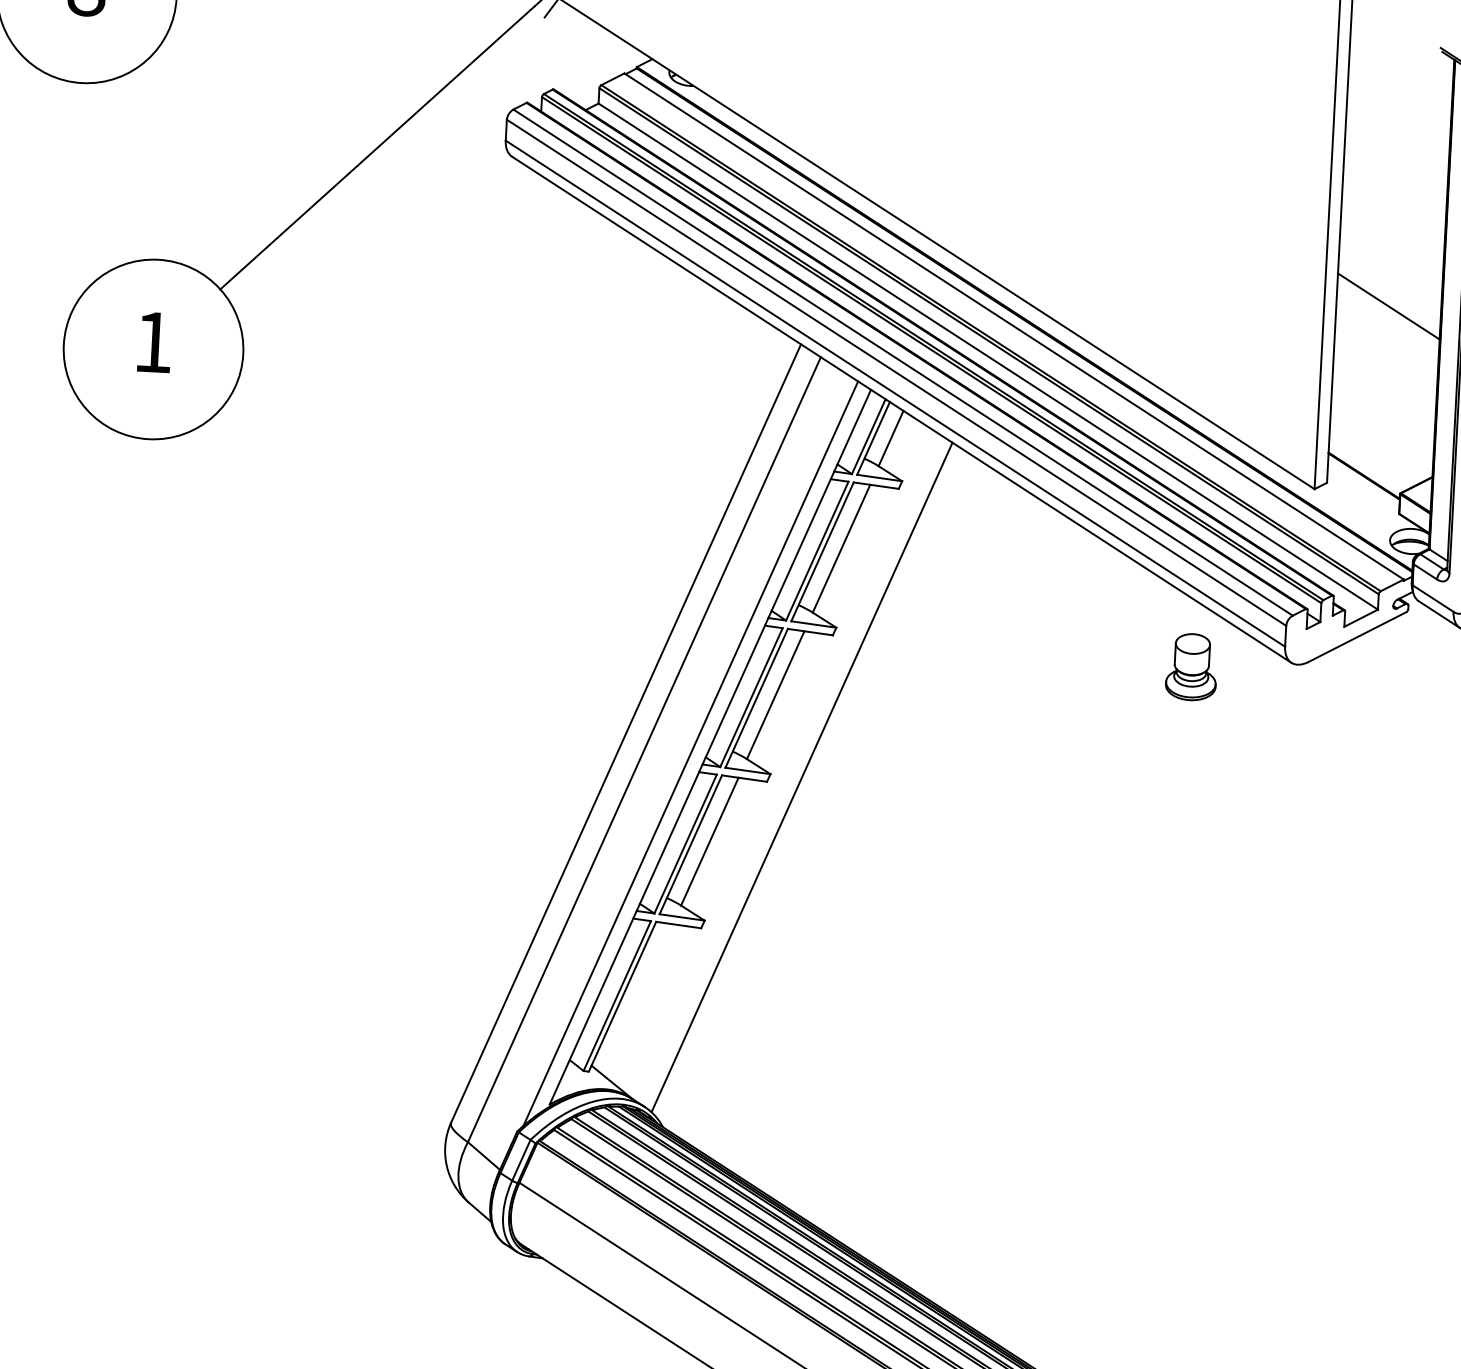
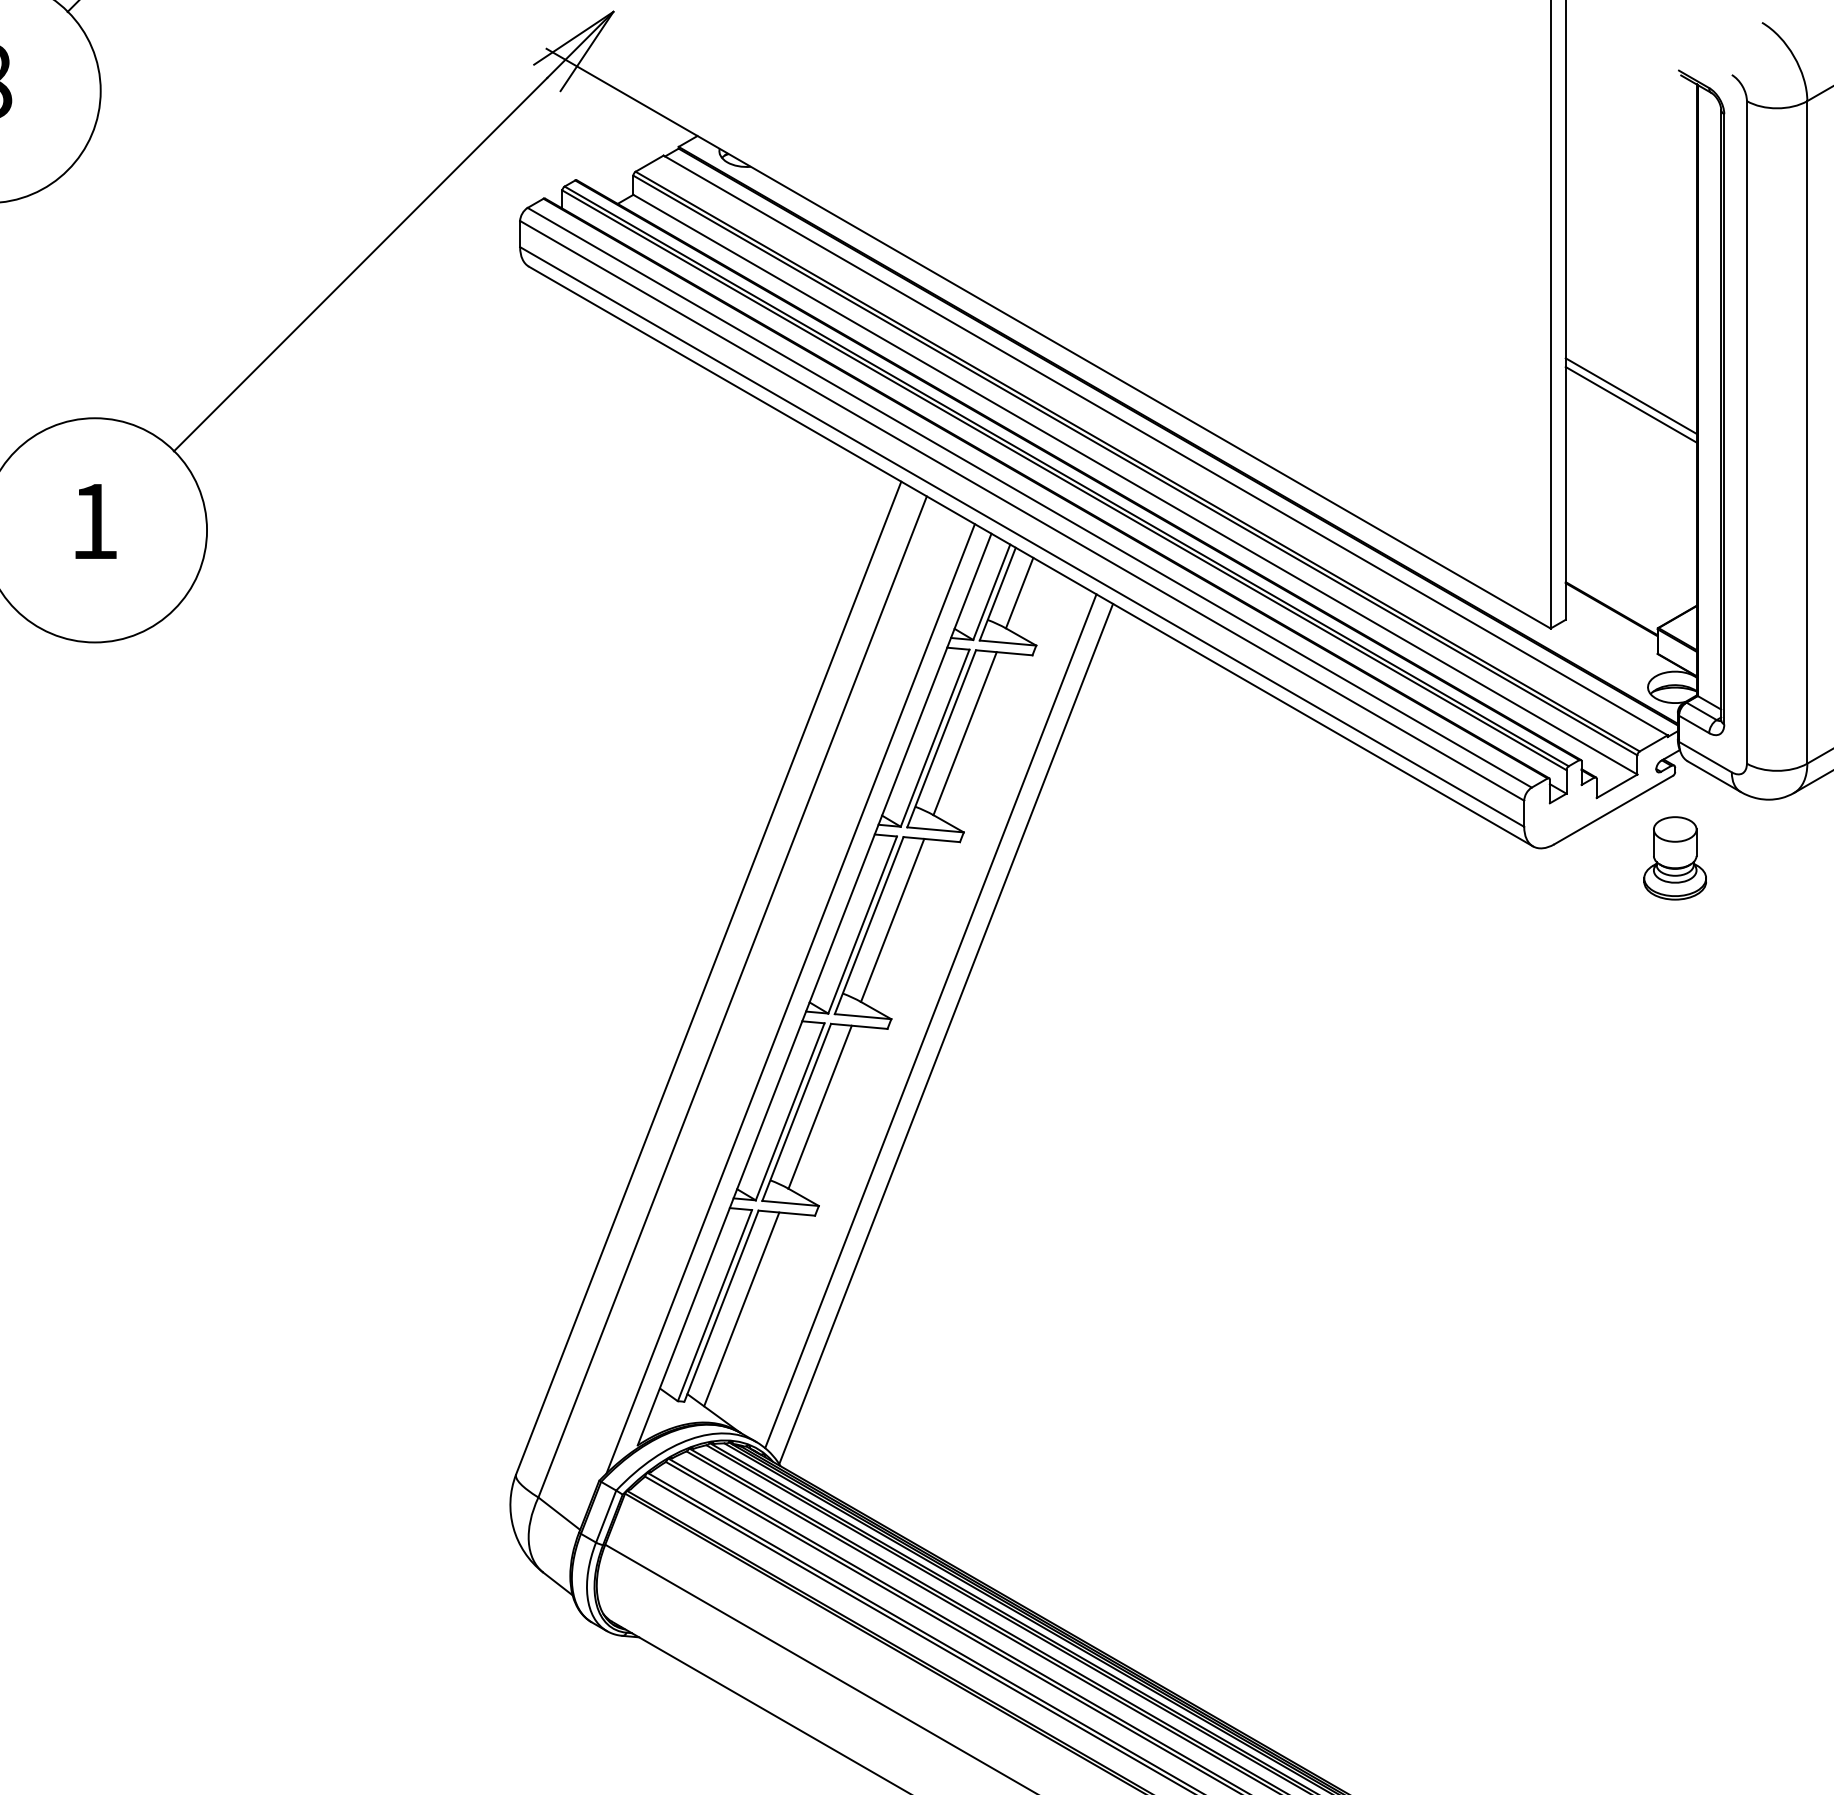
line: (1387, 313) -> (1630, 404), added
part: (1191, 667) -> (1674, 858), moved
line: (814, 787) -> (946, 1033), added
line: (638, 1000) -> (741, 1309), added

